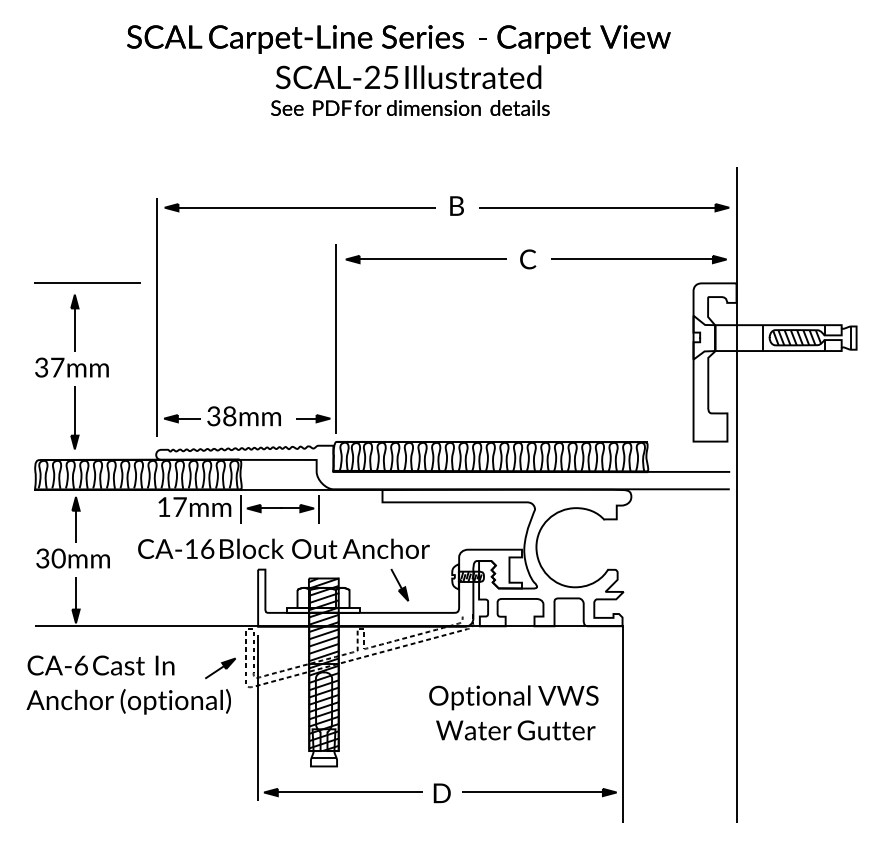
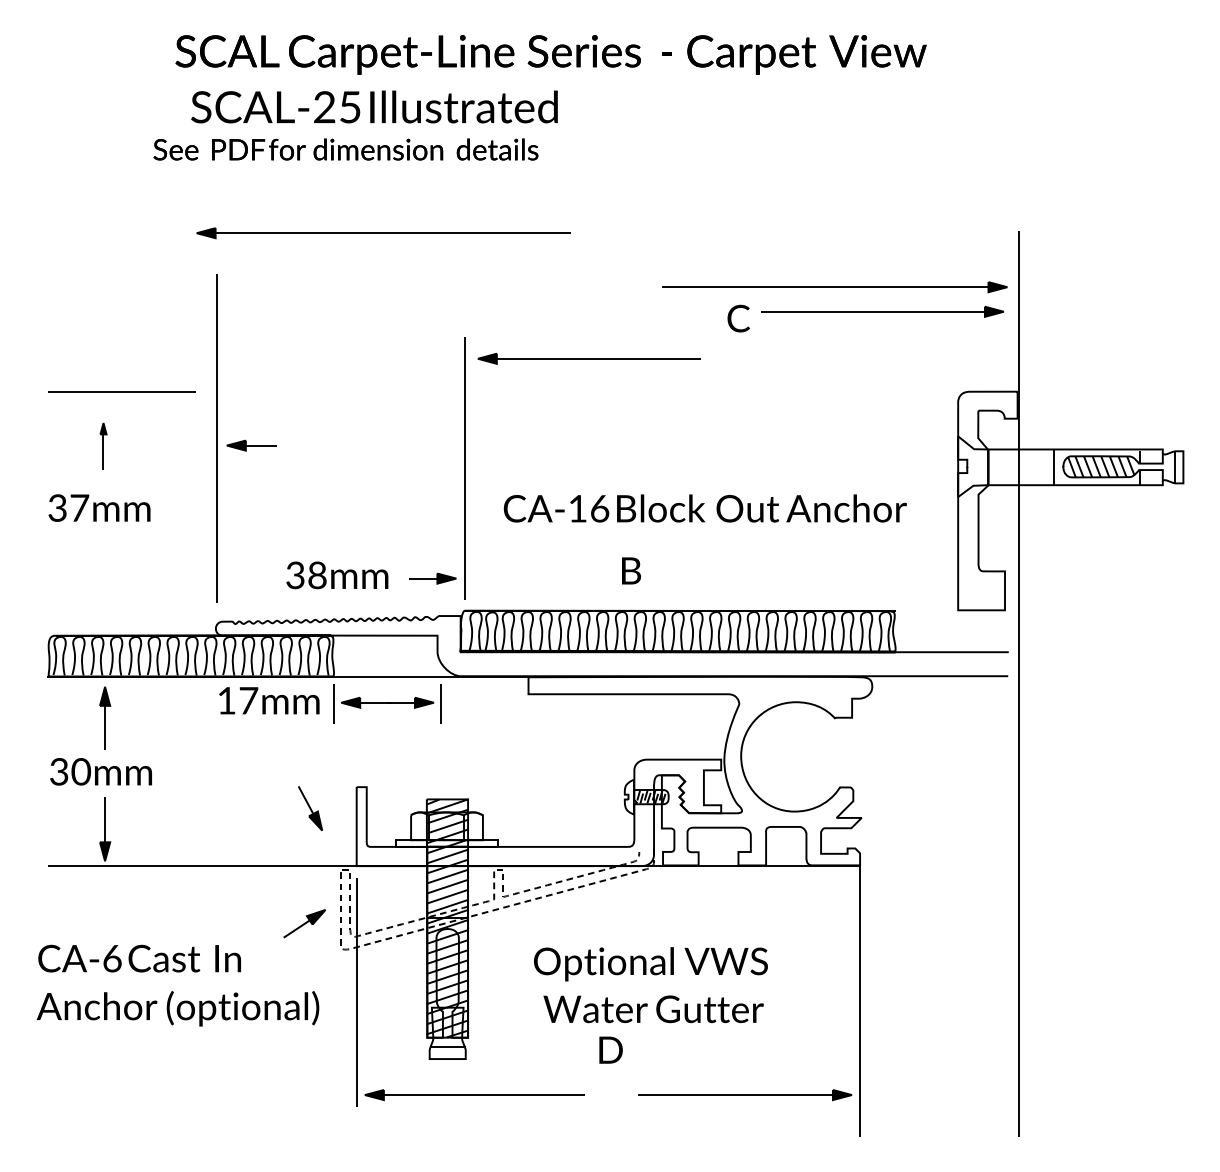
text: (408, 76) -> (374, 106), moved
text: (410, 108) -> (345, 149), moved
text: (457, 205) -> (631, 570), moved
part: (299, 207) -> (383, 233), moved
text: (528, 259) -> (738, 318), moved
part: (638, 259) -> (882, 311), moved
part: (74, 323) -> (103, 446), size x0.6
part: (74, 417) -> (103, 577), removed
part: (181, 418) -> (251, 445), moved
text: (283, 548) -> (704, 508), moved
part: (399, 585) -> (310, 808), moved
text: (128, 684) -> (177, 985), moved
text: (513, 713) -> (650, 985), moved
text: (441, 792) -> (610, 1049), moved

